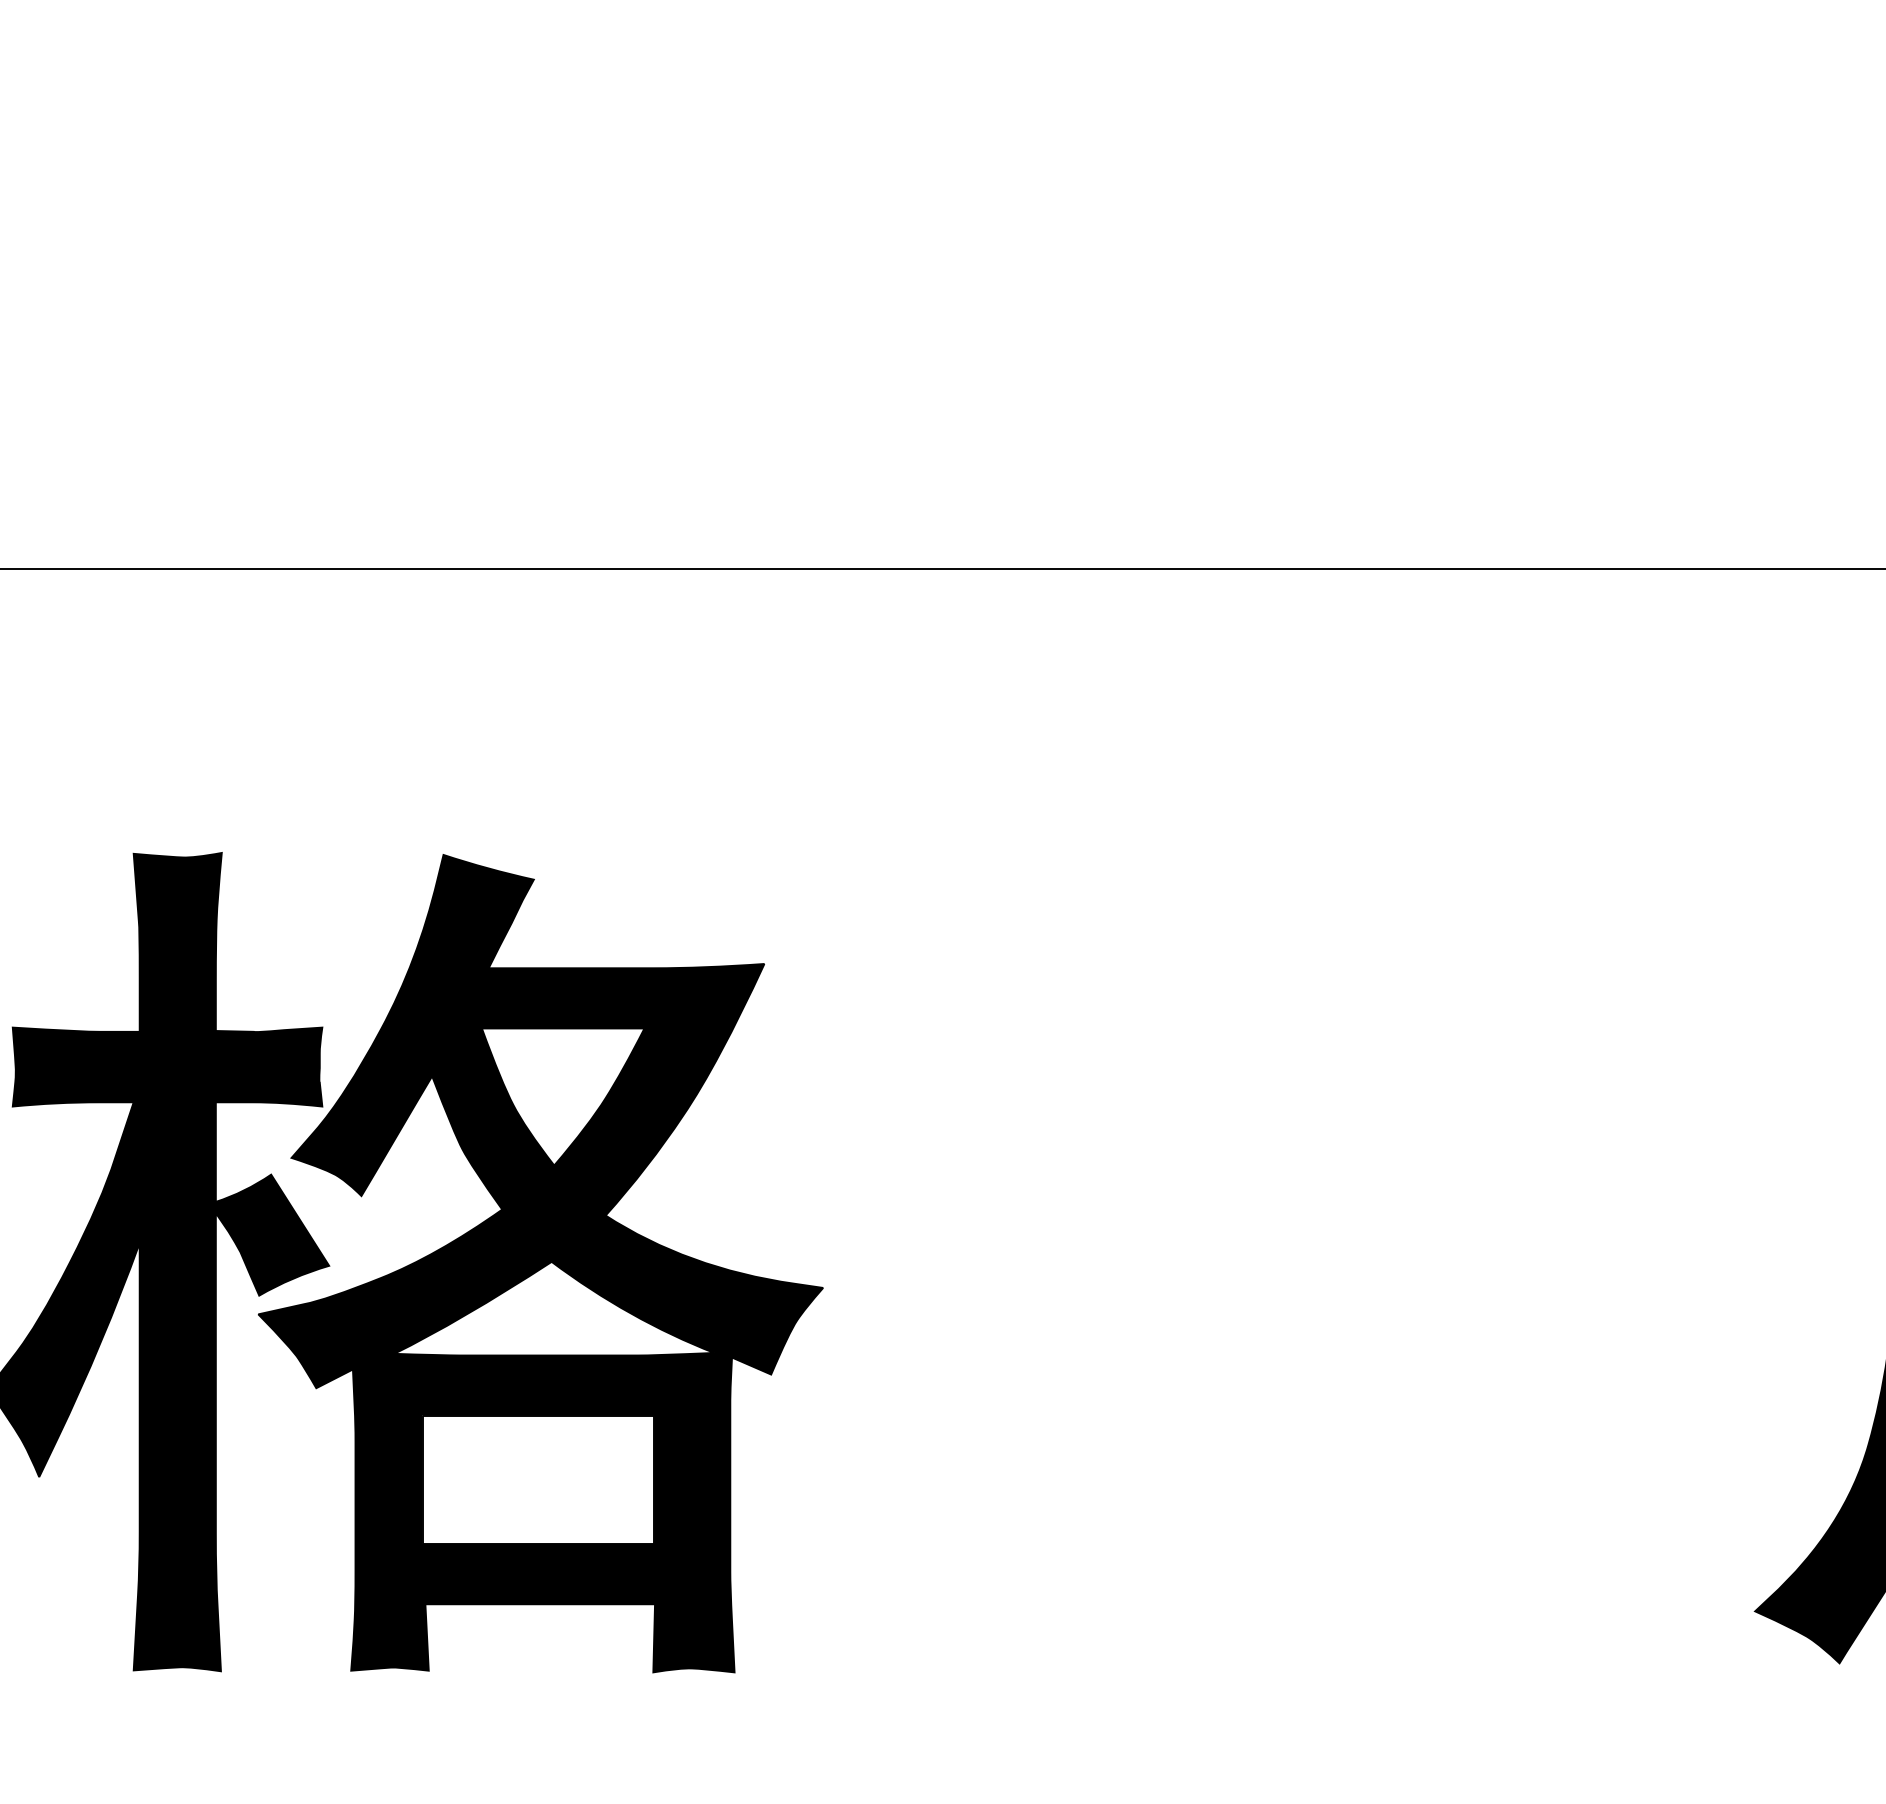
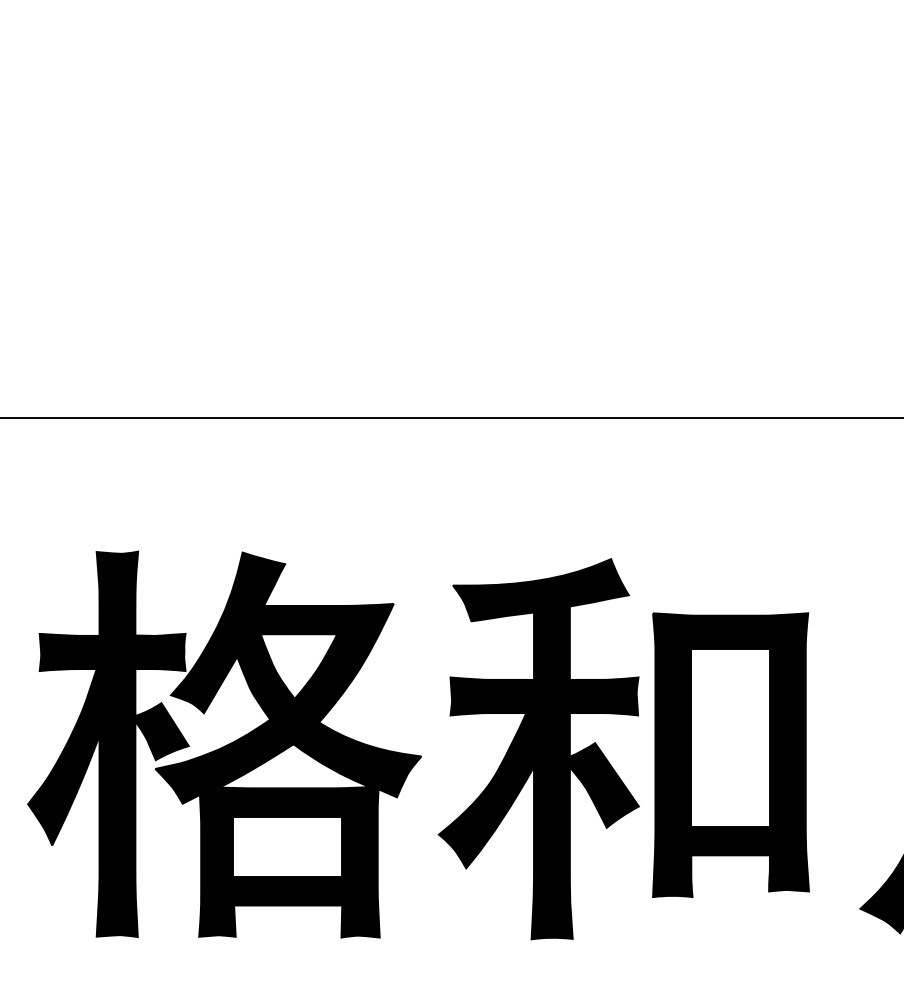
part: (1220, 1296) -> (608, 760), added

